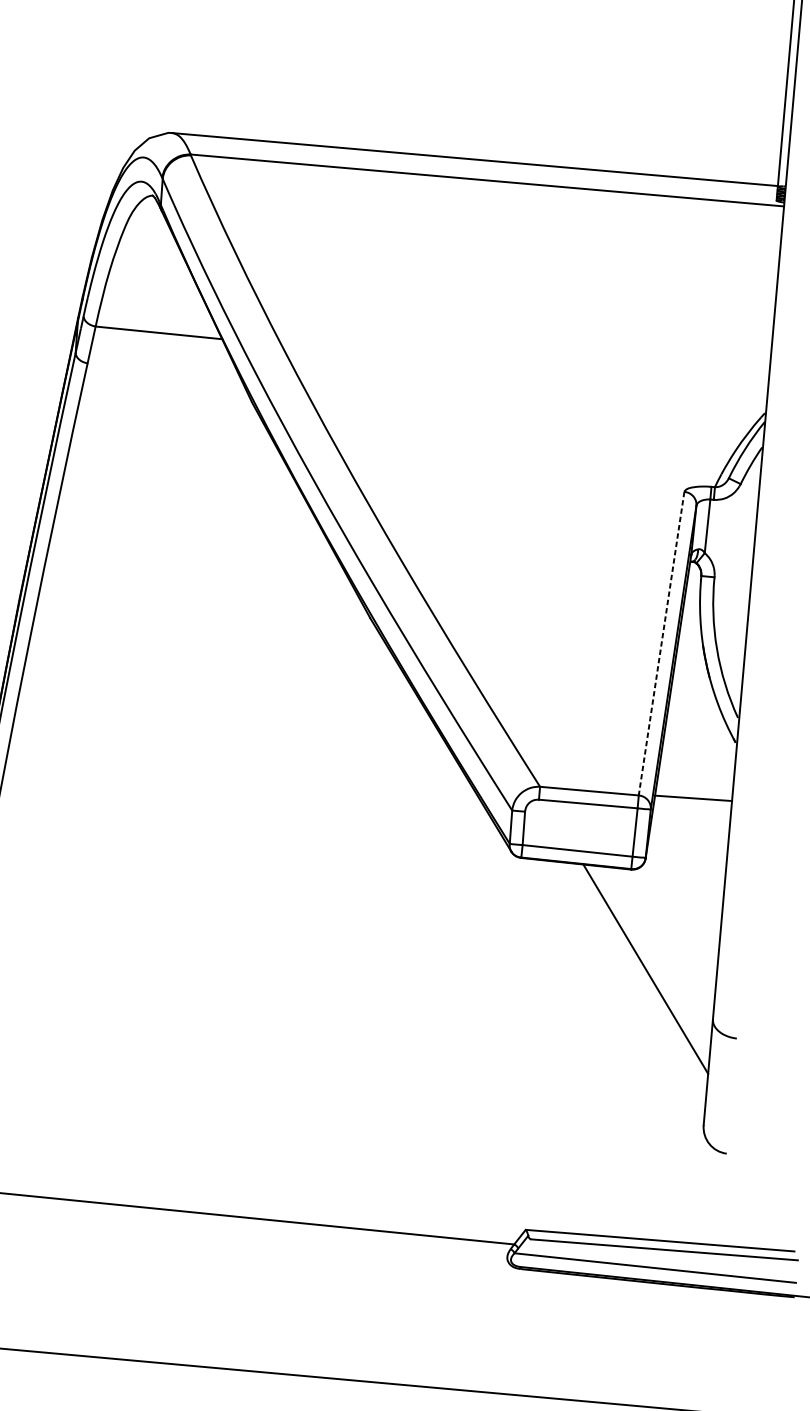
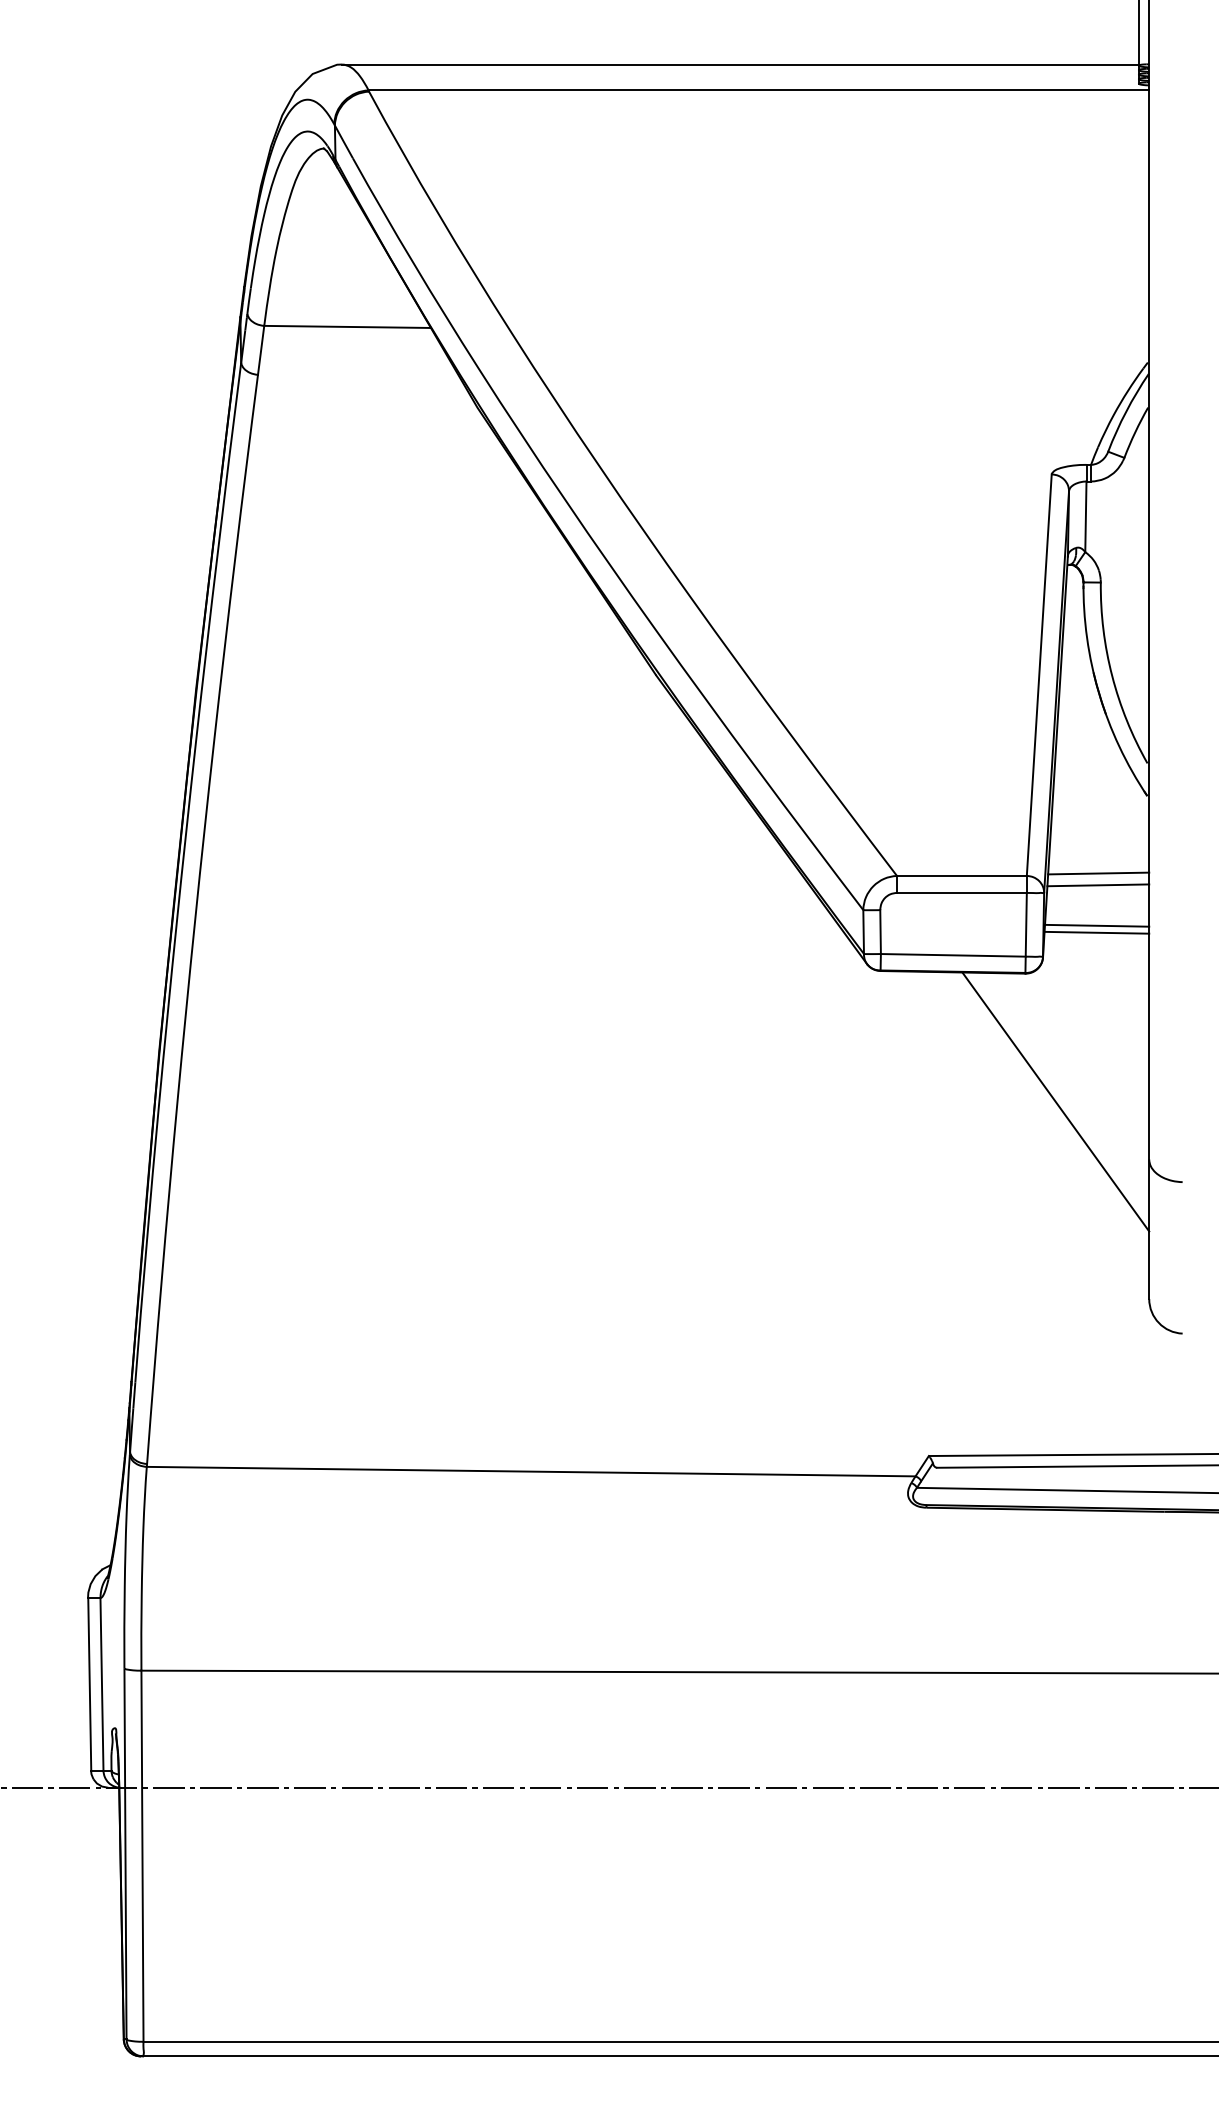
line: (661, 643) -> (1039, 675), dashed -> solid
line: (692, 807) -> (1098, 885), added
line: (689, 837) -> (1097, 925), added
line: (687, 843) -> (1096, 932), added

